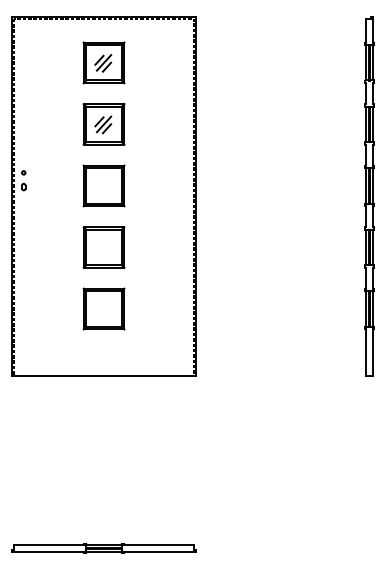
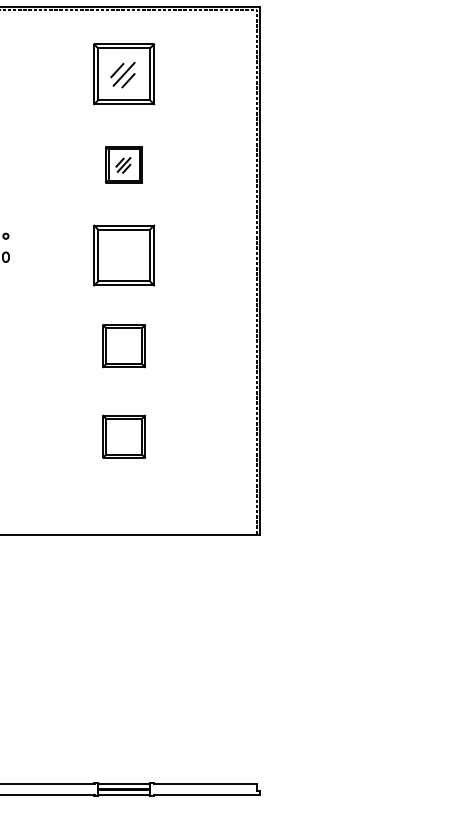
part: (103, 124) -> (123, 165), size x0.6
part: (103, 247) -> (123, 346), size x0.7
part: (103, 308) -> (123, 435), size x0.7

